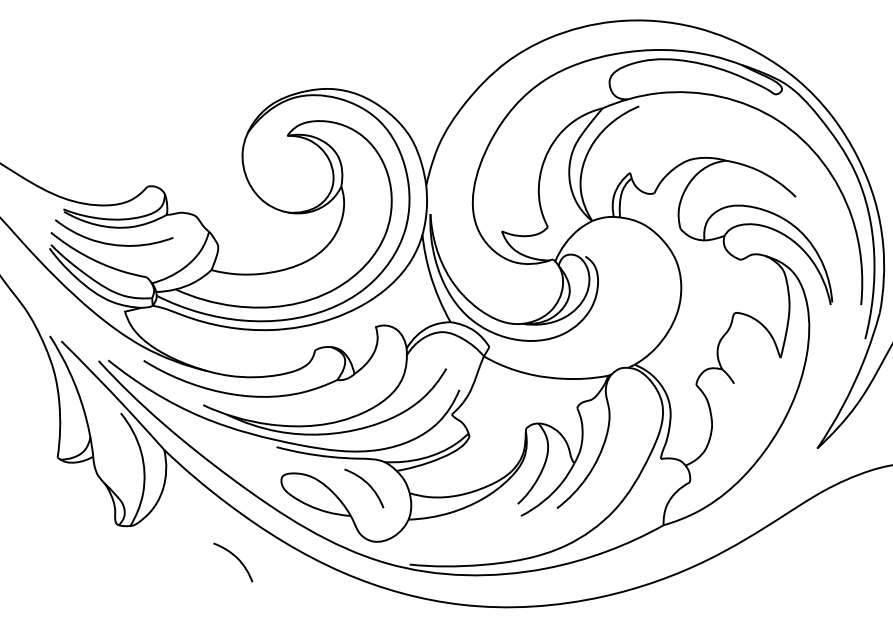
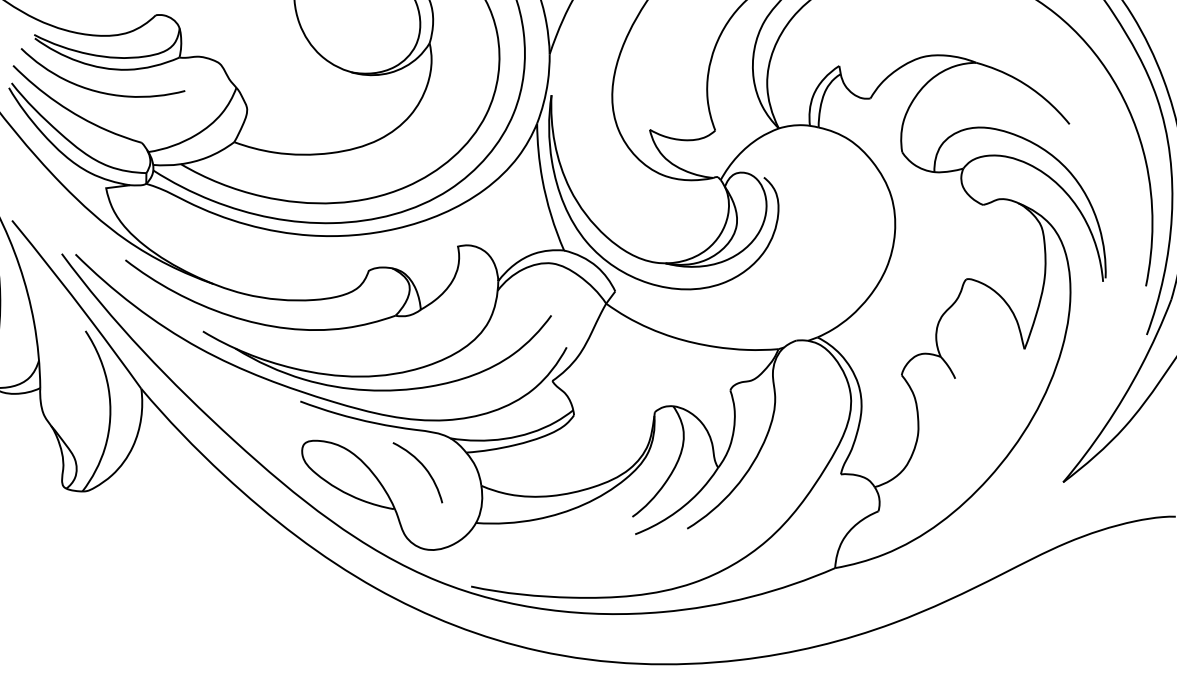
curve: (236, 558) -> (227, 552), removed

